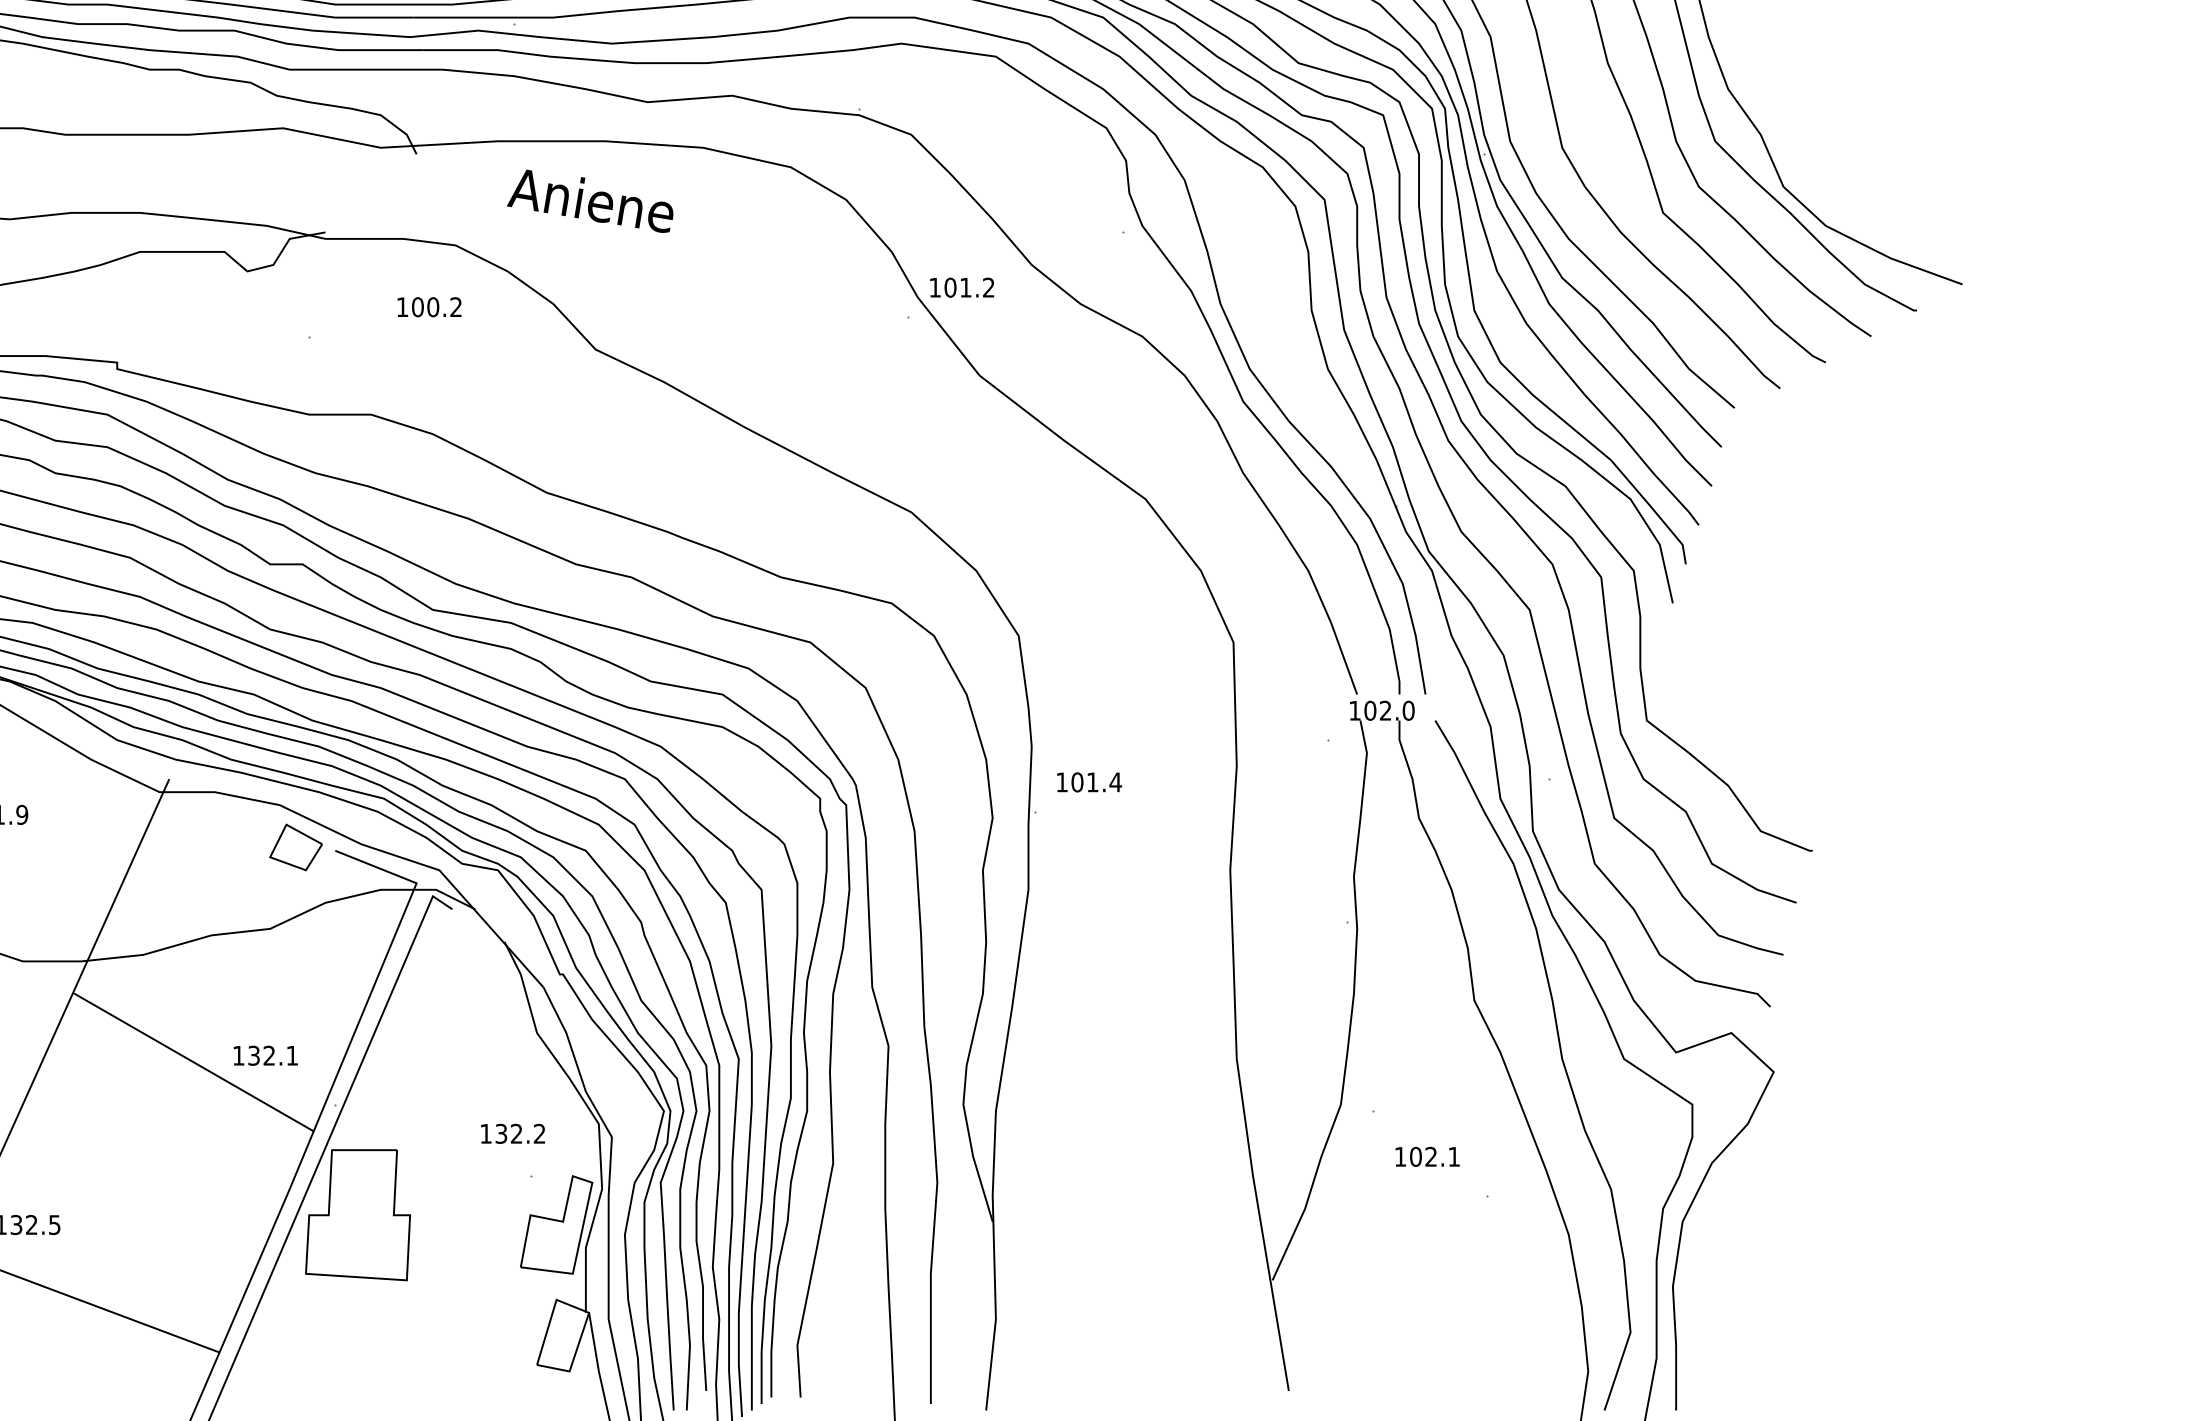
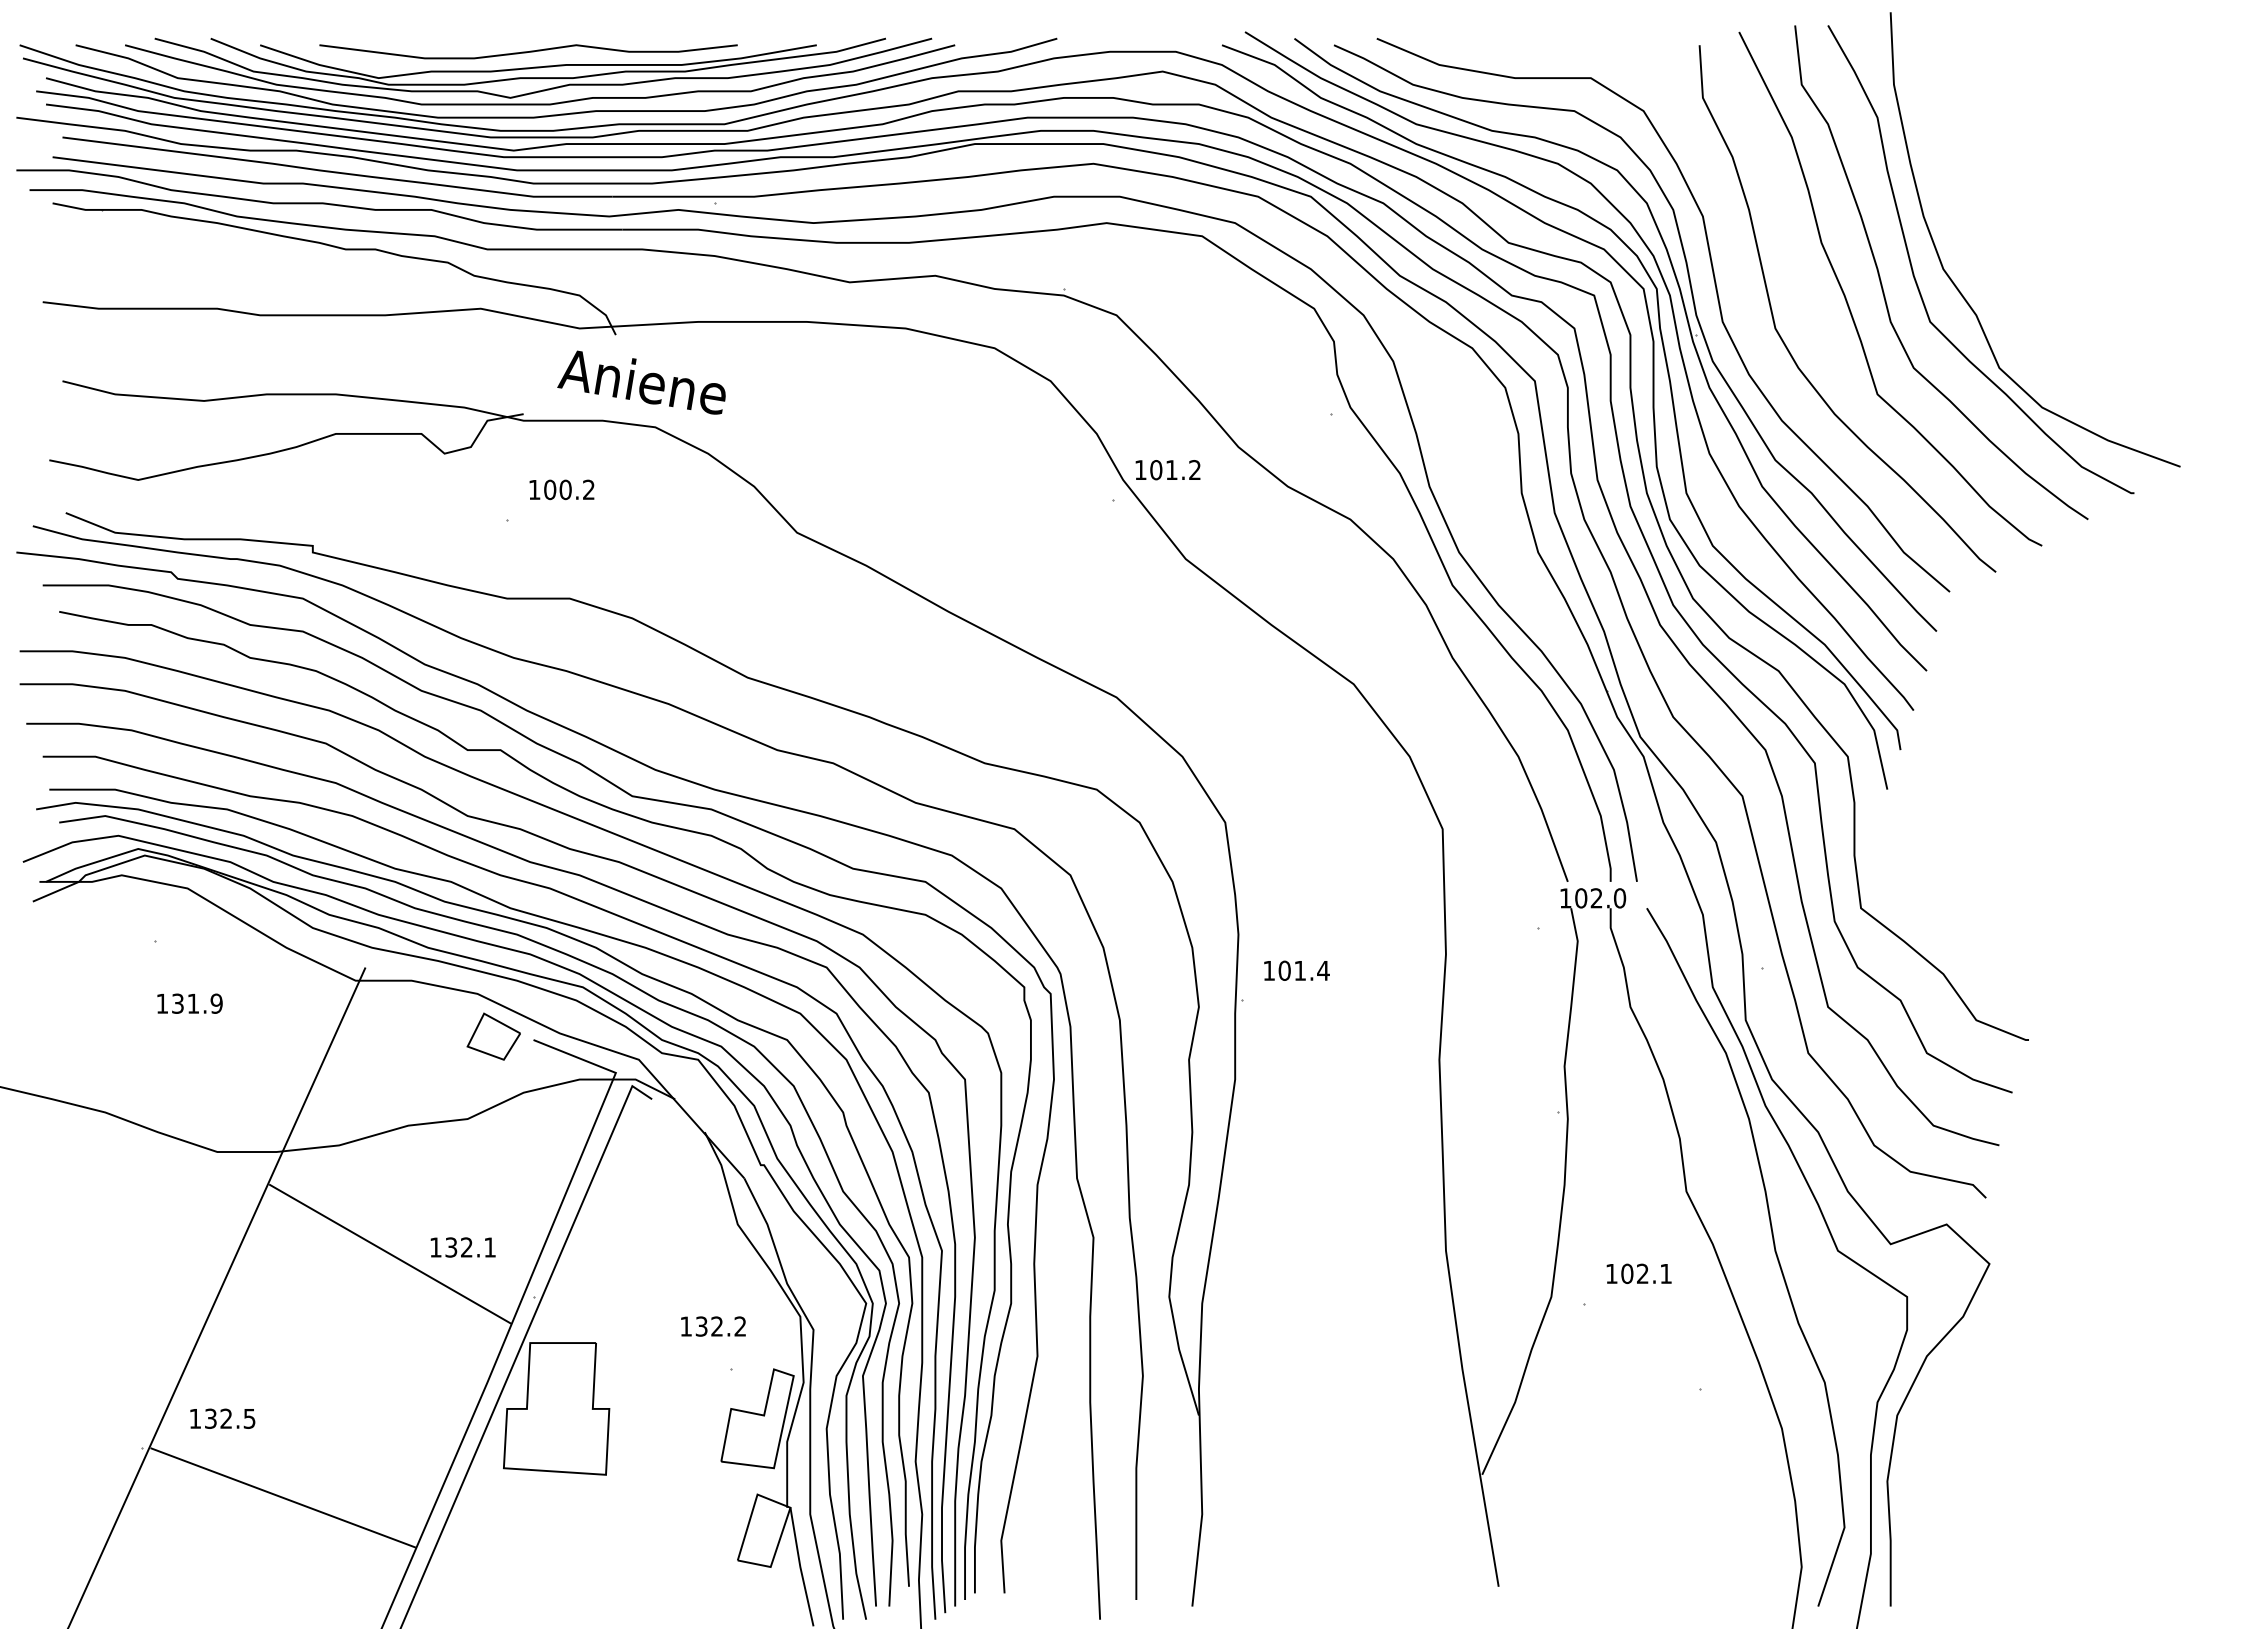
text: (590, 201) -> (641, 382), moved
text: (429, 306) -> (561, 489), moved
text: (1426, 1156) -> (1638, 1273), moved

